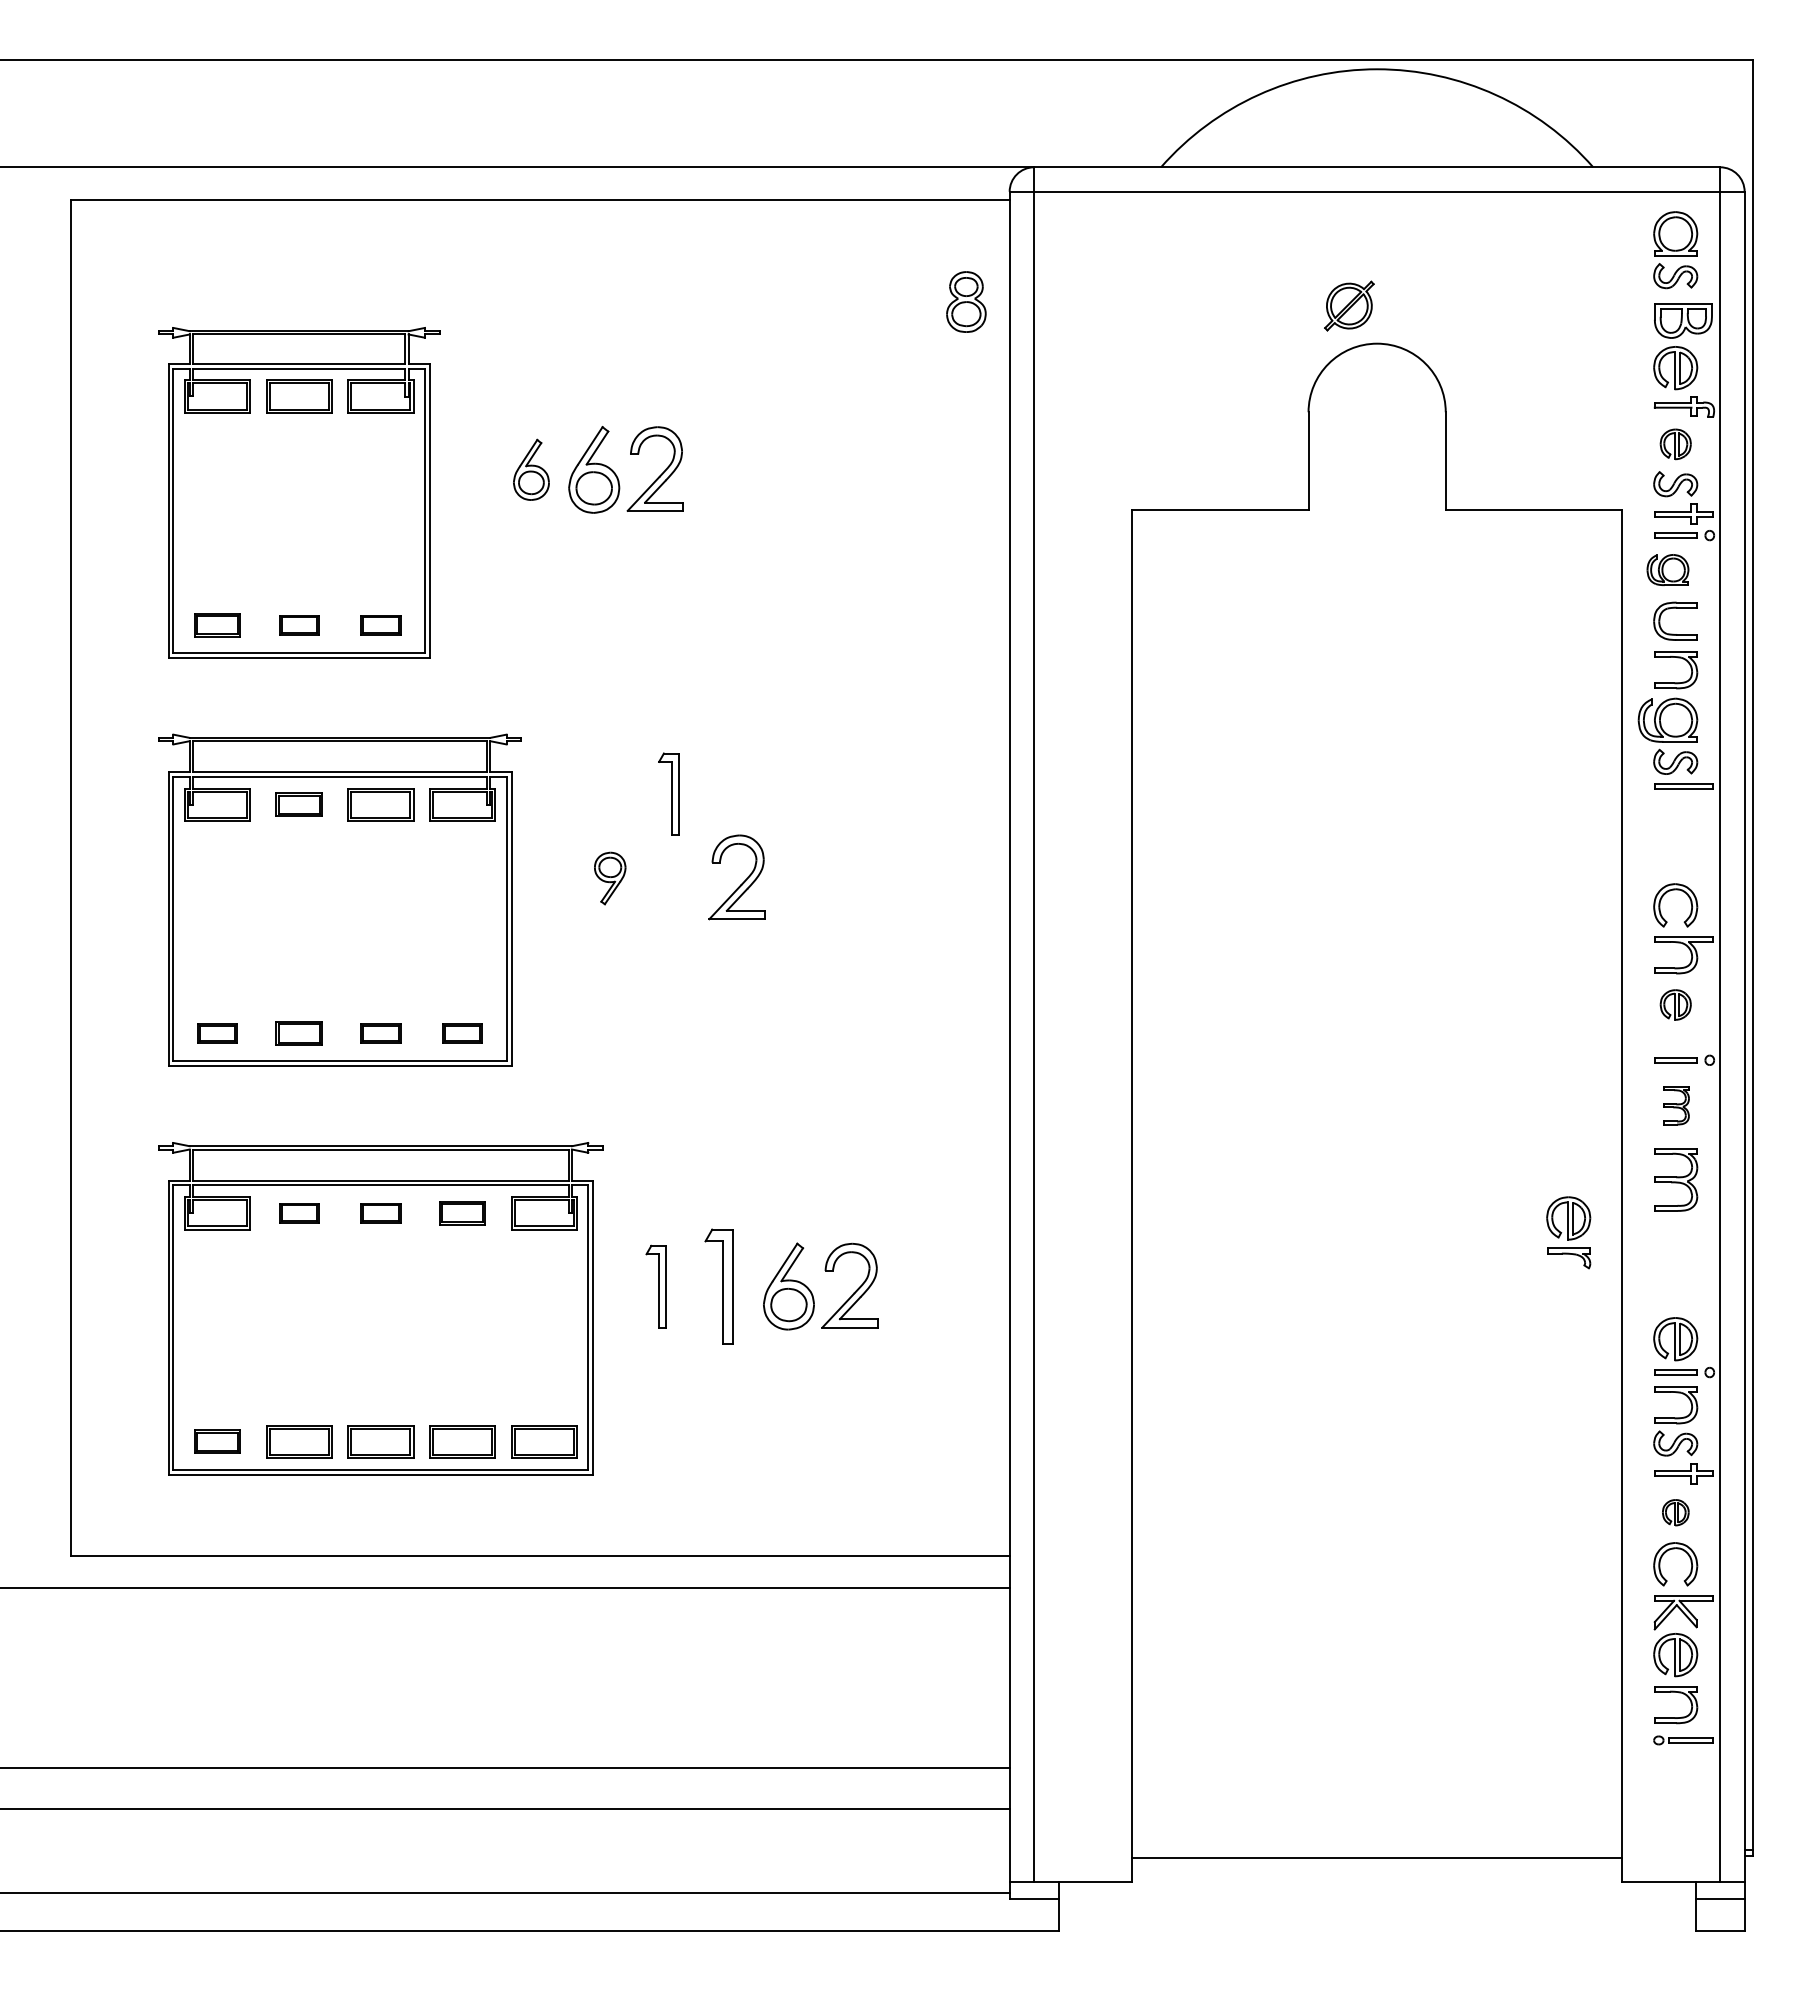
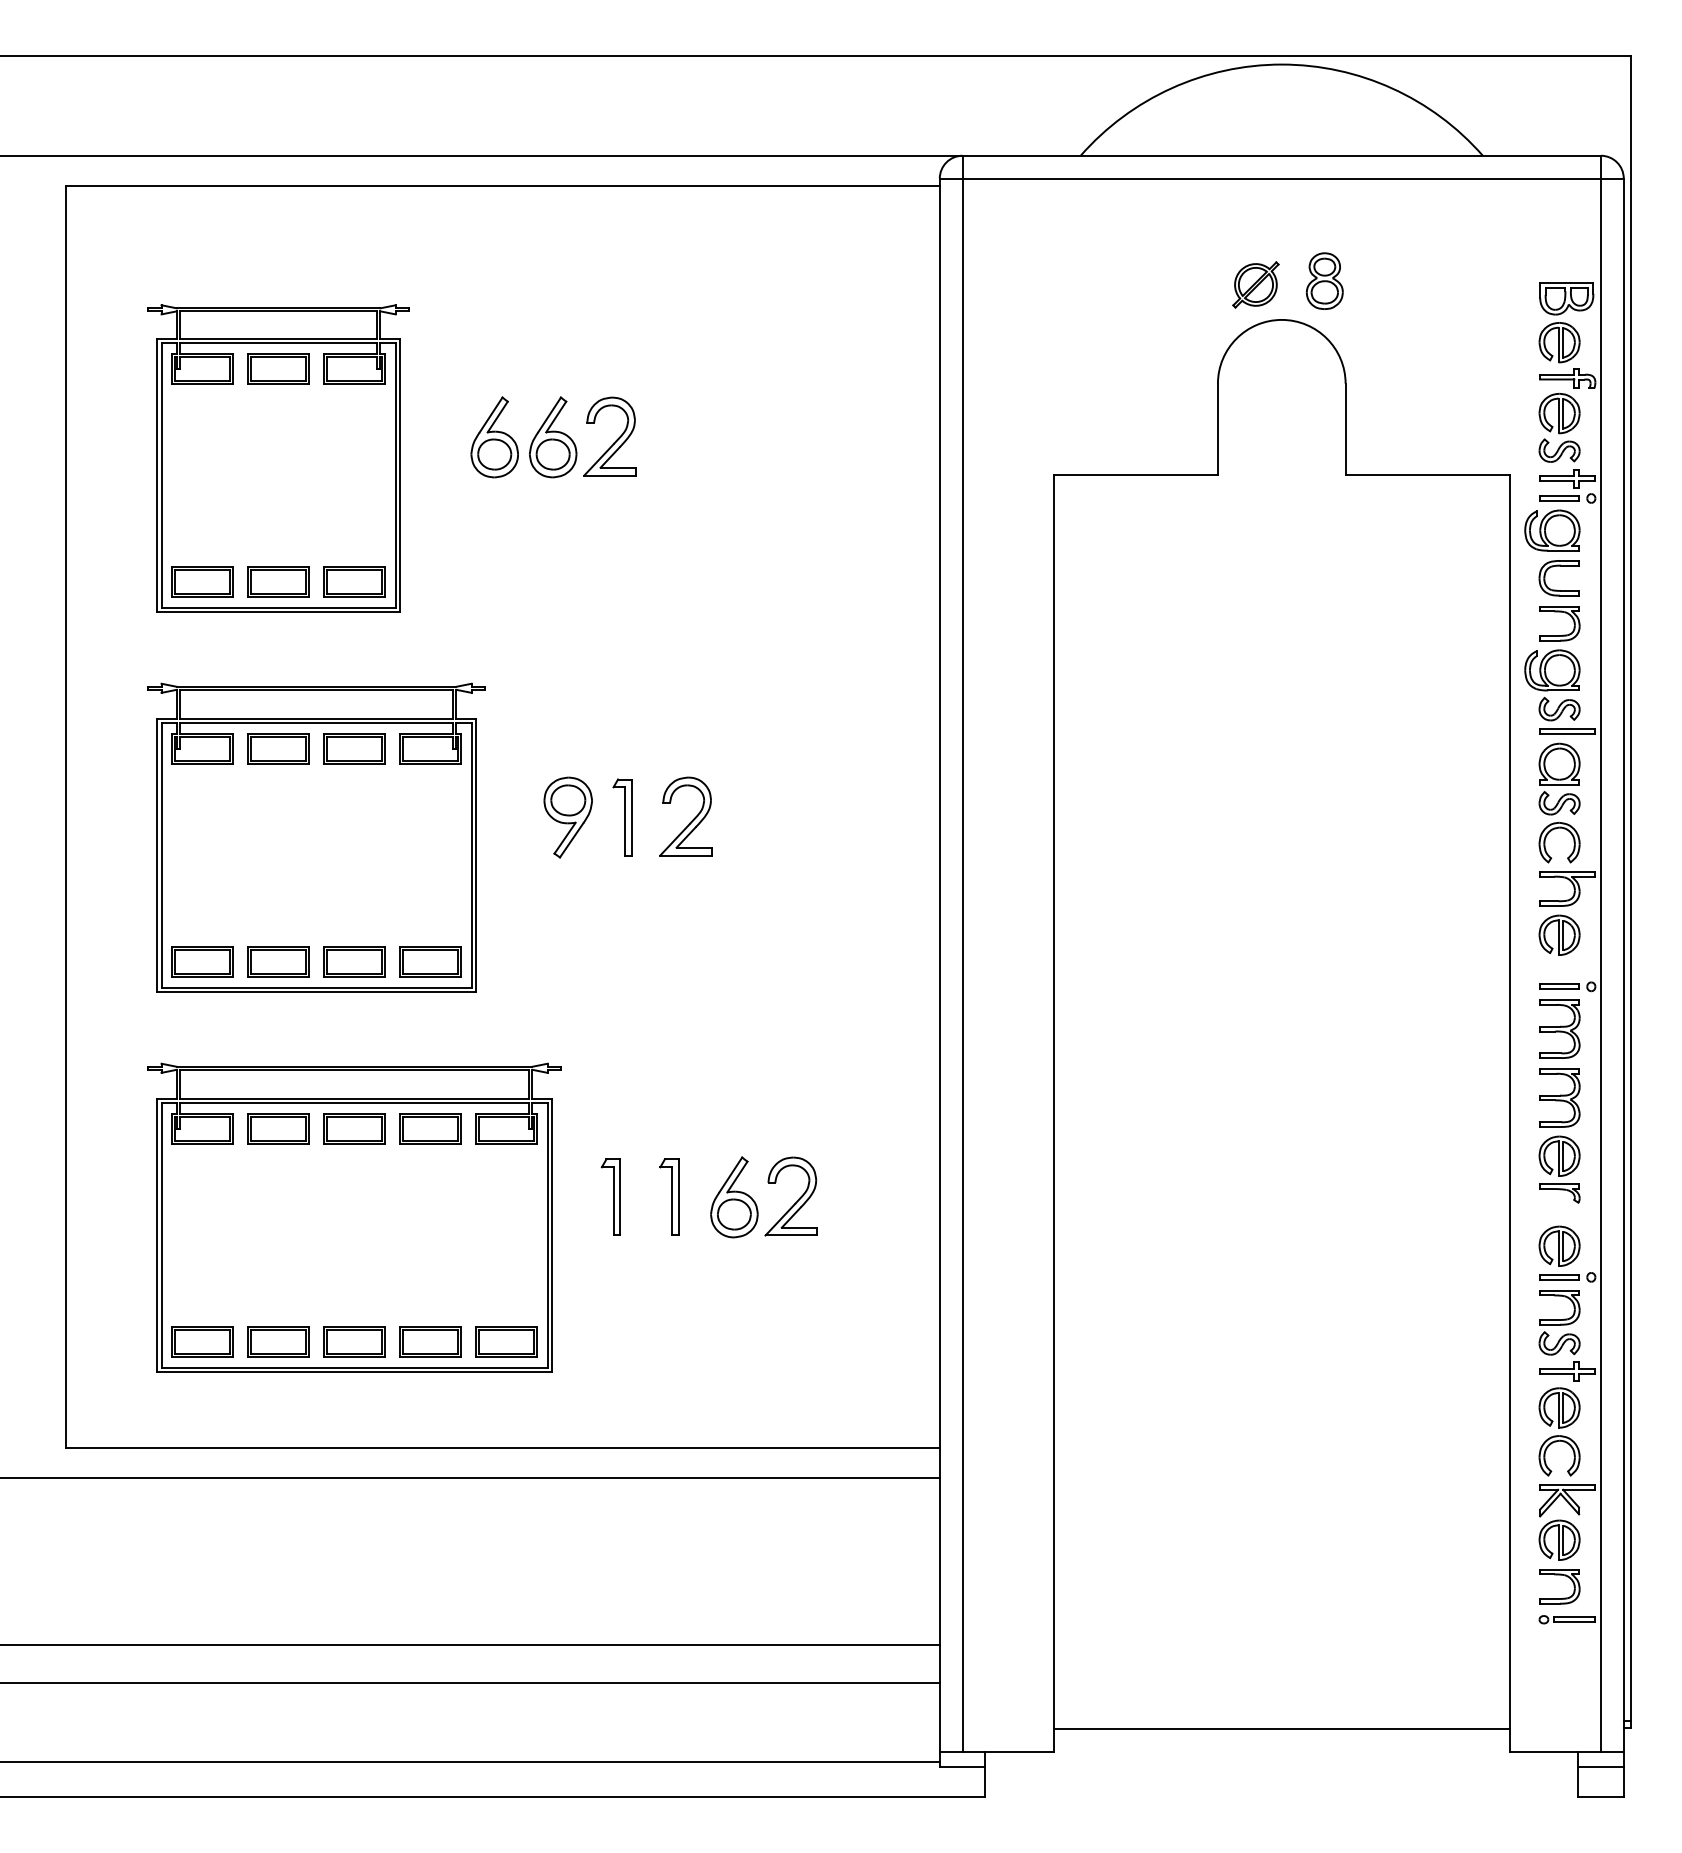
part: (1675, 250) -> (1559, 779), moved
part: (966, 301) -> (1324, 280), moved
part: (1675, 444) -> (1559, 413), size x1.43
part: (531, 469) -> (494, 437), size x1.43
part: (1667, 569) -> (1551, 530), size x1.43
part: (217, 625) -> (202, 582), size x1.43
part: (299, 625) -> (278, 582), size x1.67
part: (380, 625) -> (354, 582), size x1.67
part: (668, 793) -> (622, 816), moved
part: (299, 804) -> (278, 748), size x1.43
part: (609, 878) -> (567, 817), size x1.67
part: (1675, 1004) -> (1559, 934), size x1.43
part: (217, 1033) -> (202, 961), size x1.67
part: (299, 1033) -> (278, 961), size x1.43
part: (380, 1033) -> (354, 961), size x1.67
part: (462, 1033) -> (430, 961), size x1.67
part: (1676, 1105) -> (1560, 1028), size x1.67
part: (299, 1213) -> (278, 1129), size x1.67
part: (380, 1213) -> (354, 1129), size x1.67
part: (462, 1213) -> (430, 1129), size x1.43
part: (1568, 1232) -> (1559, 1169), moved
part: (718, 1286) -> (668, 1197), size x0.71
part: (217, 1441) -> (202, 1341), size x1.43
part: (1675, 1512) -> (1559, 1407), size x1.67

